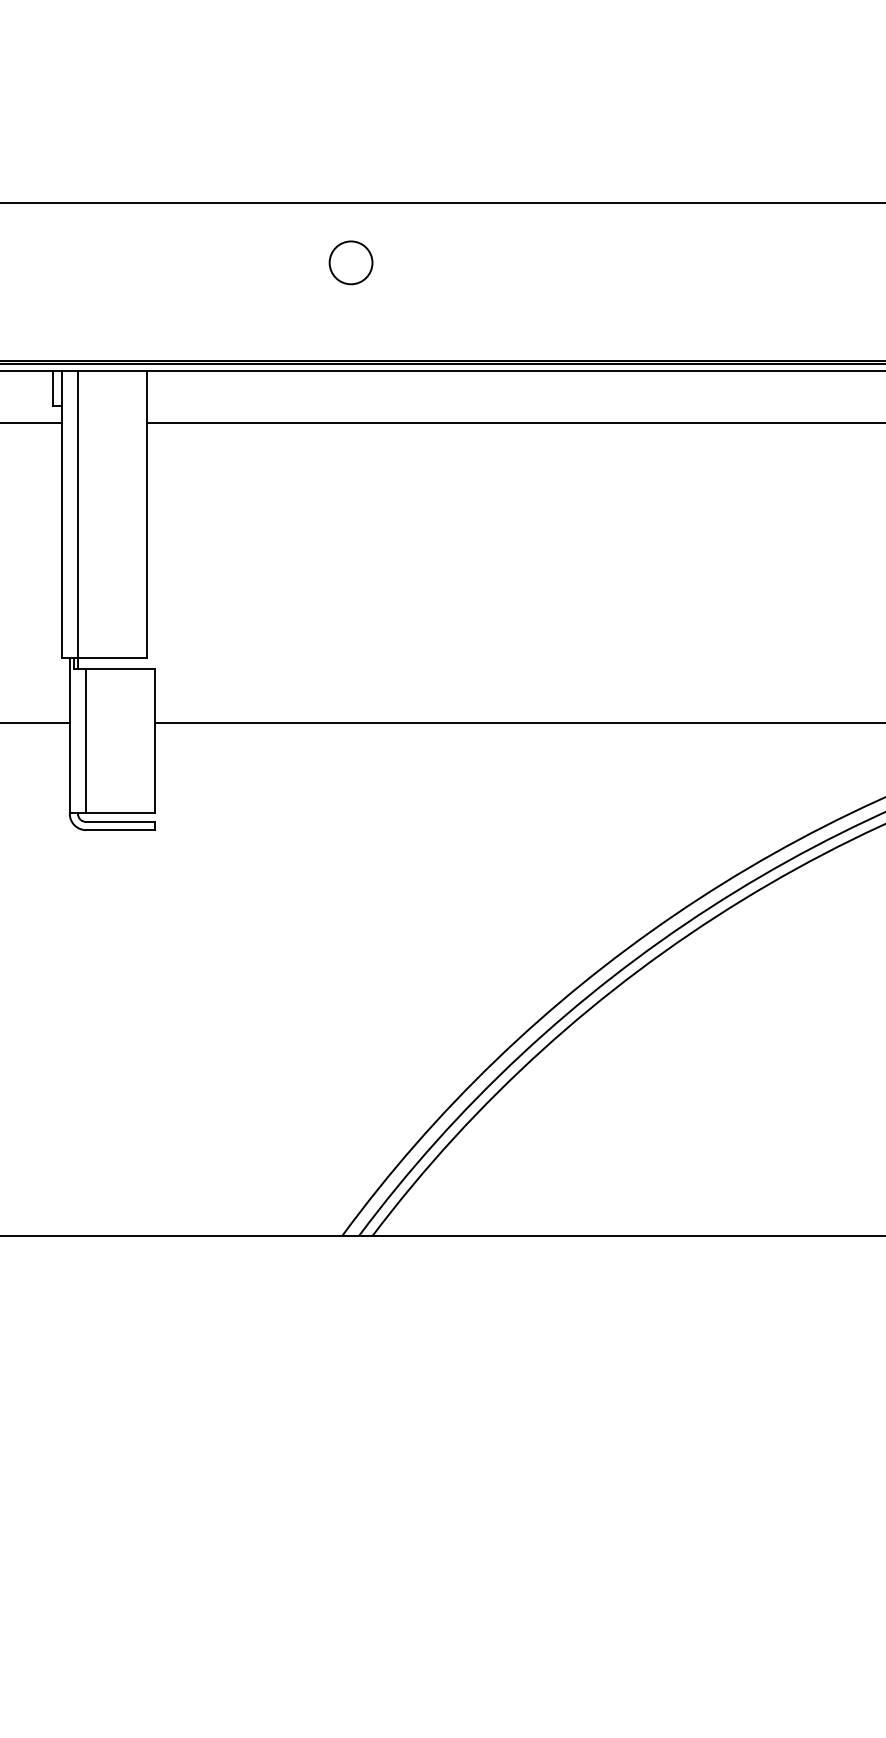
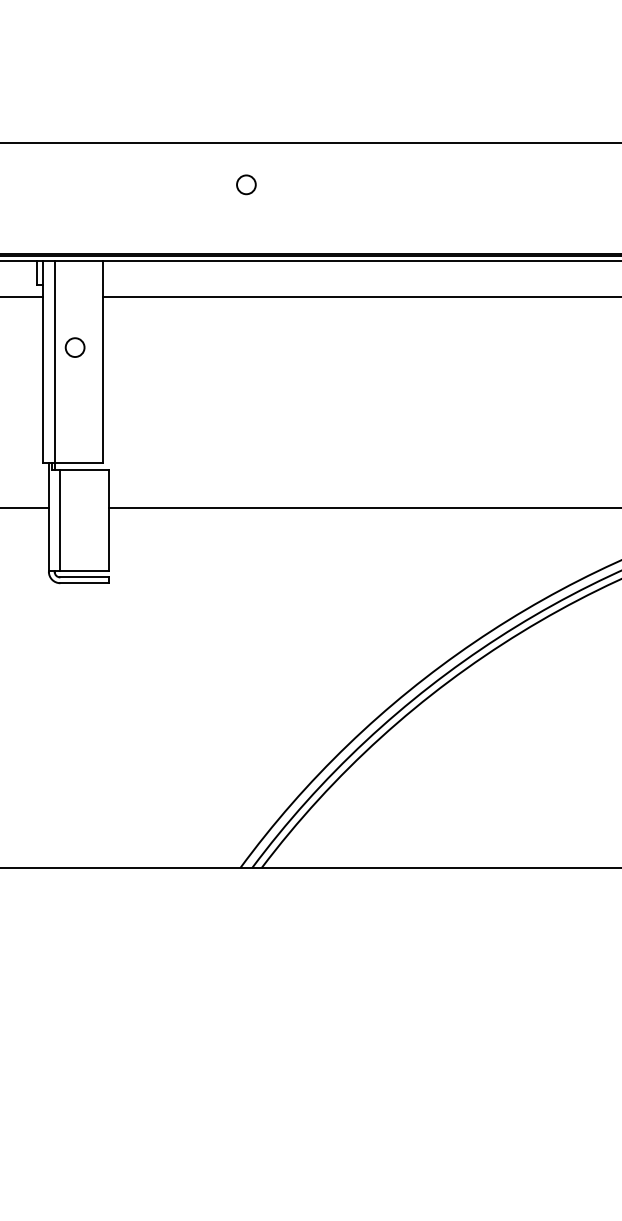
circle: (350, 262) -> (246, 184), size x0.62
circle: (106, 494) -> (74, 347), added

